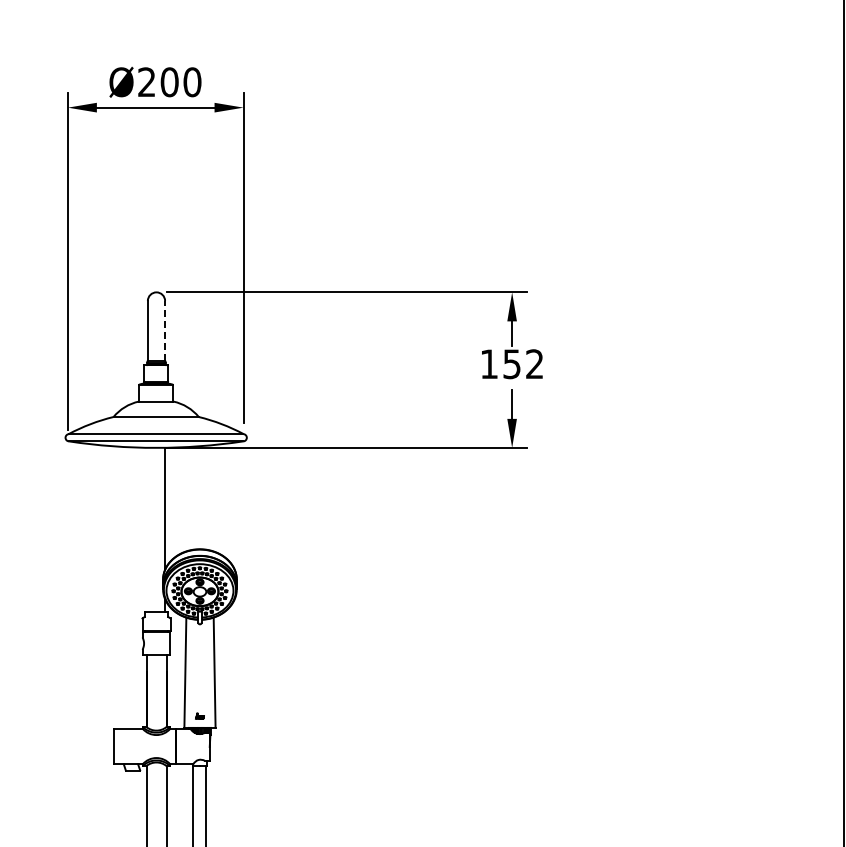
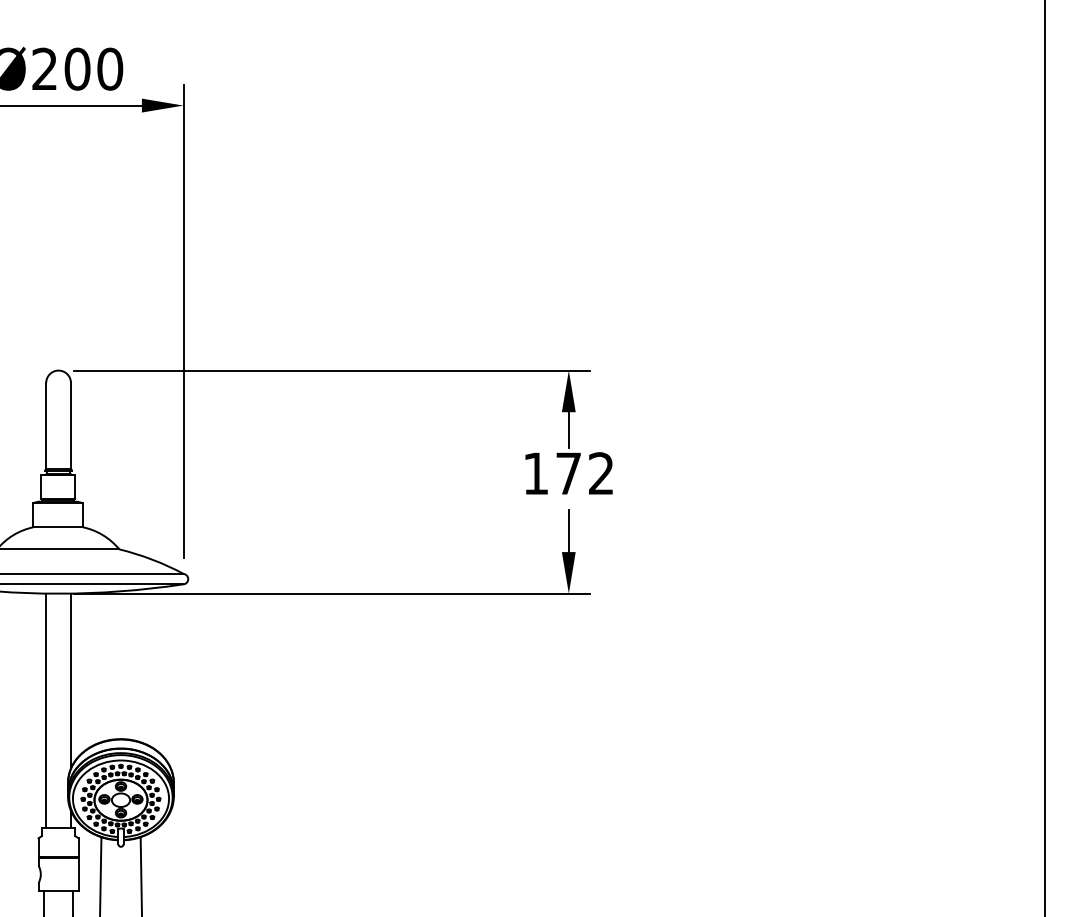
line: (165, 330) -> (71, 425), dashed -> solid
text: (511, 364) -> (567, 474), 152 -> 172
line: (147, 529) -> (45, 710), added

